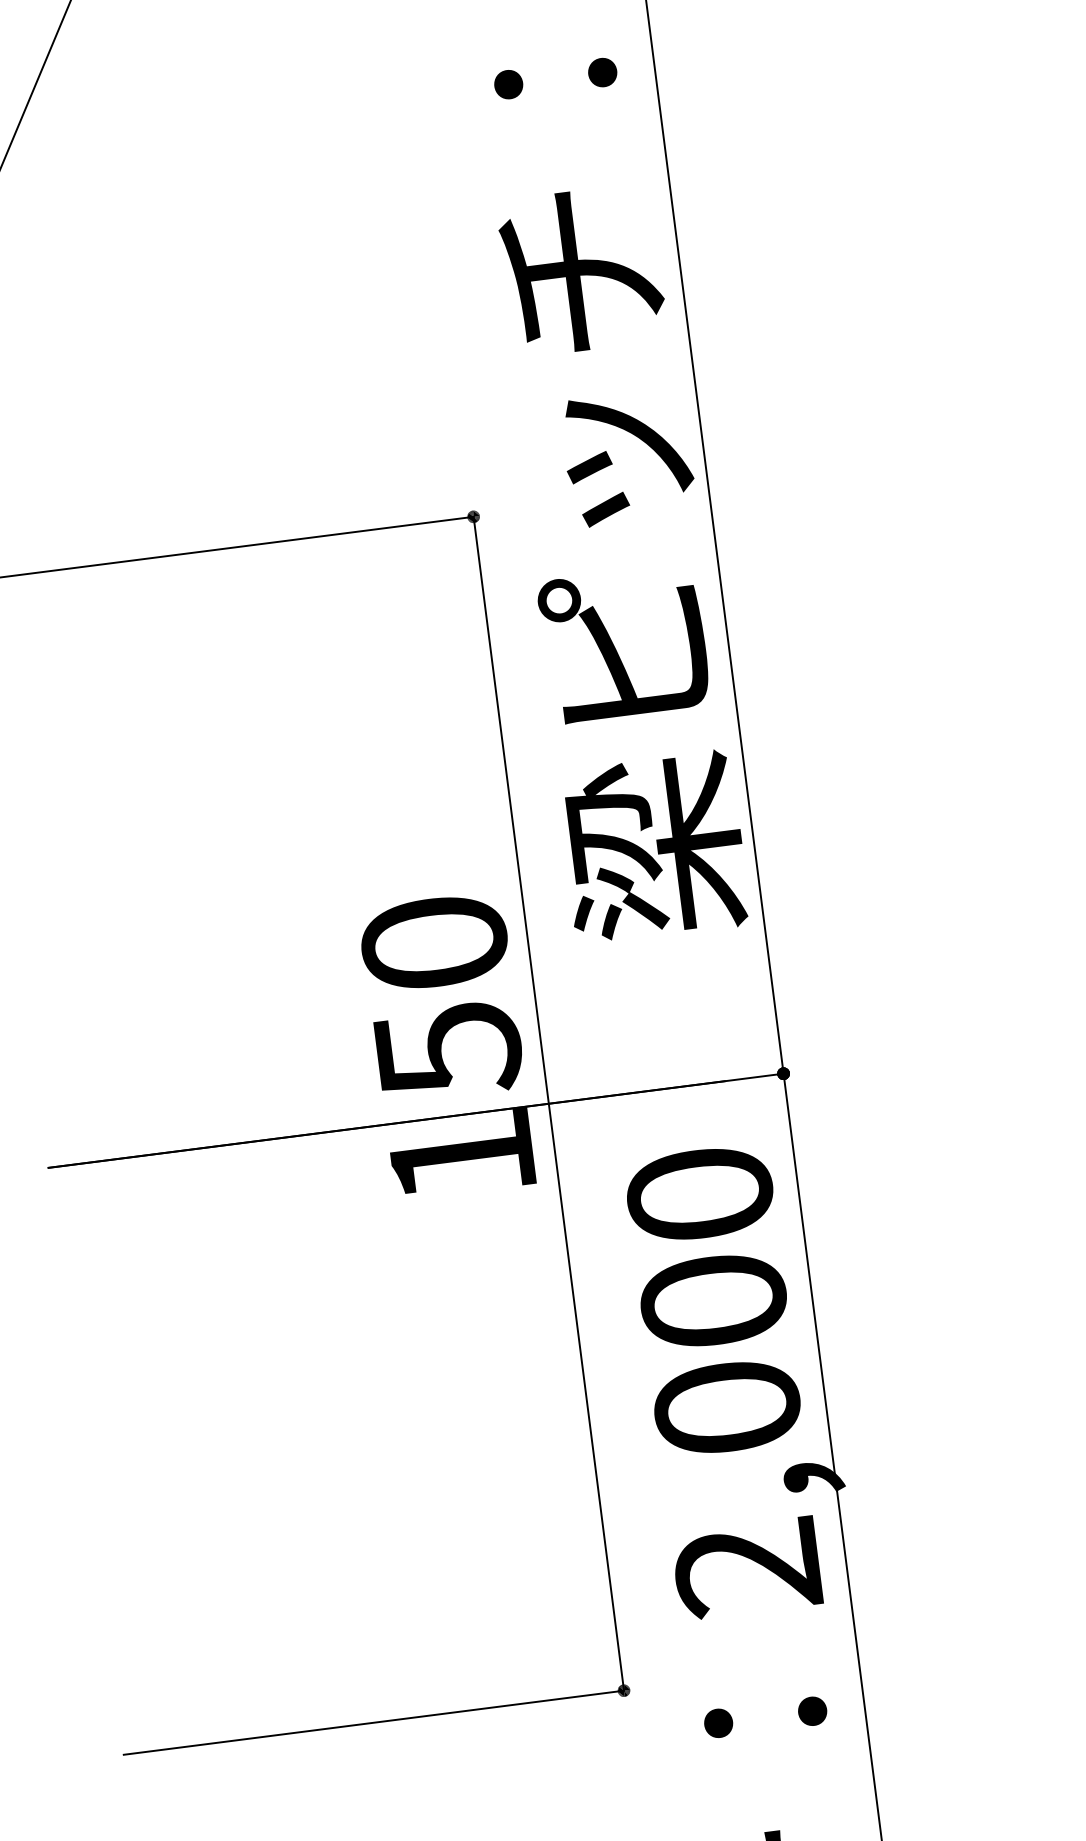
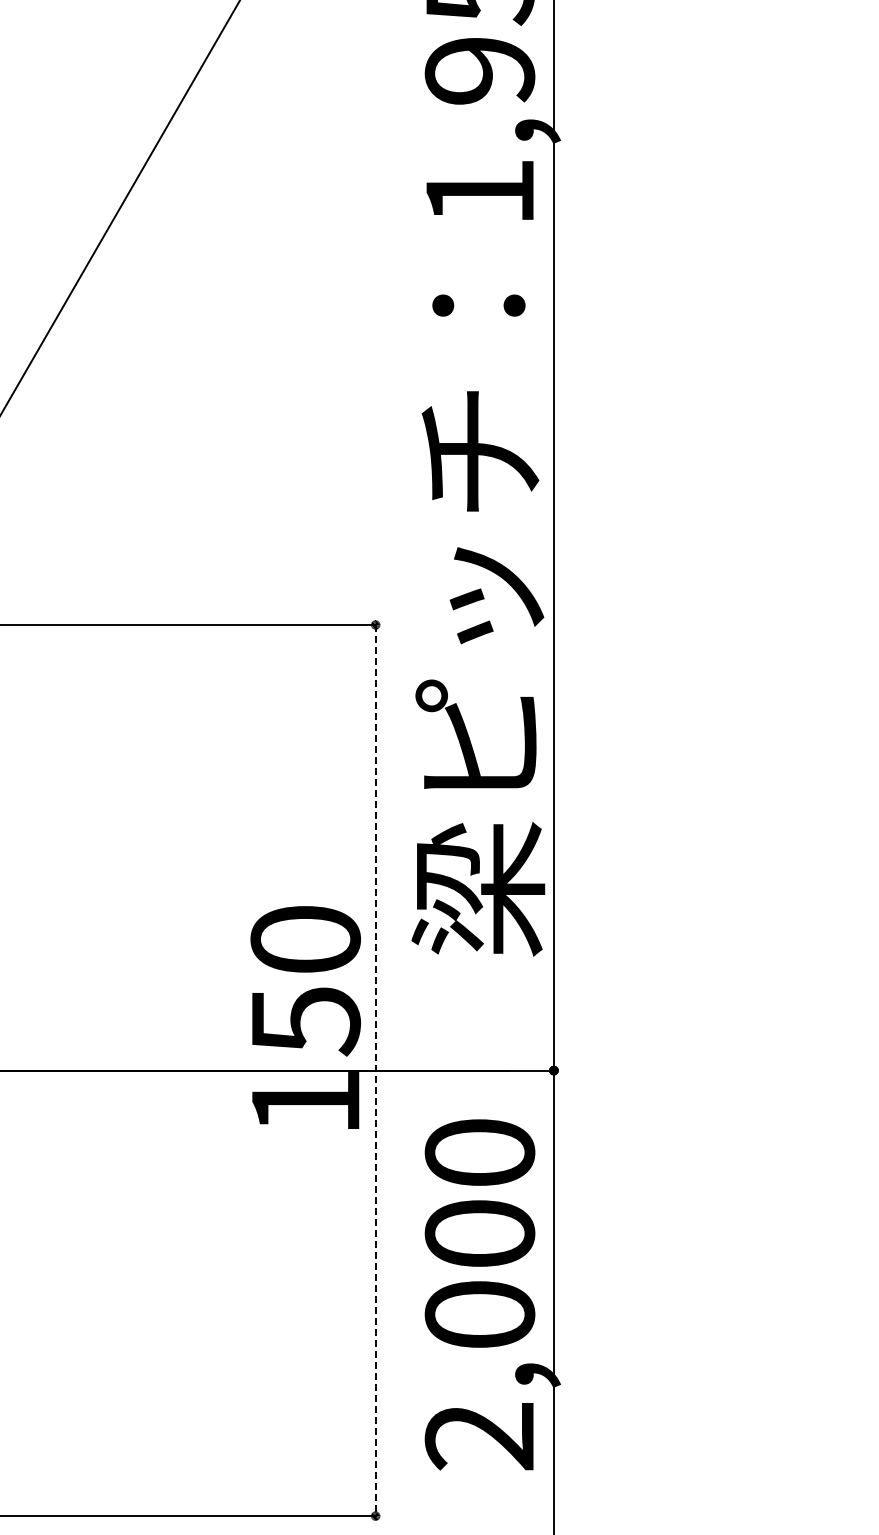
line: (548, 1103) -> (375, 1070), solid -> dashed

